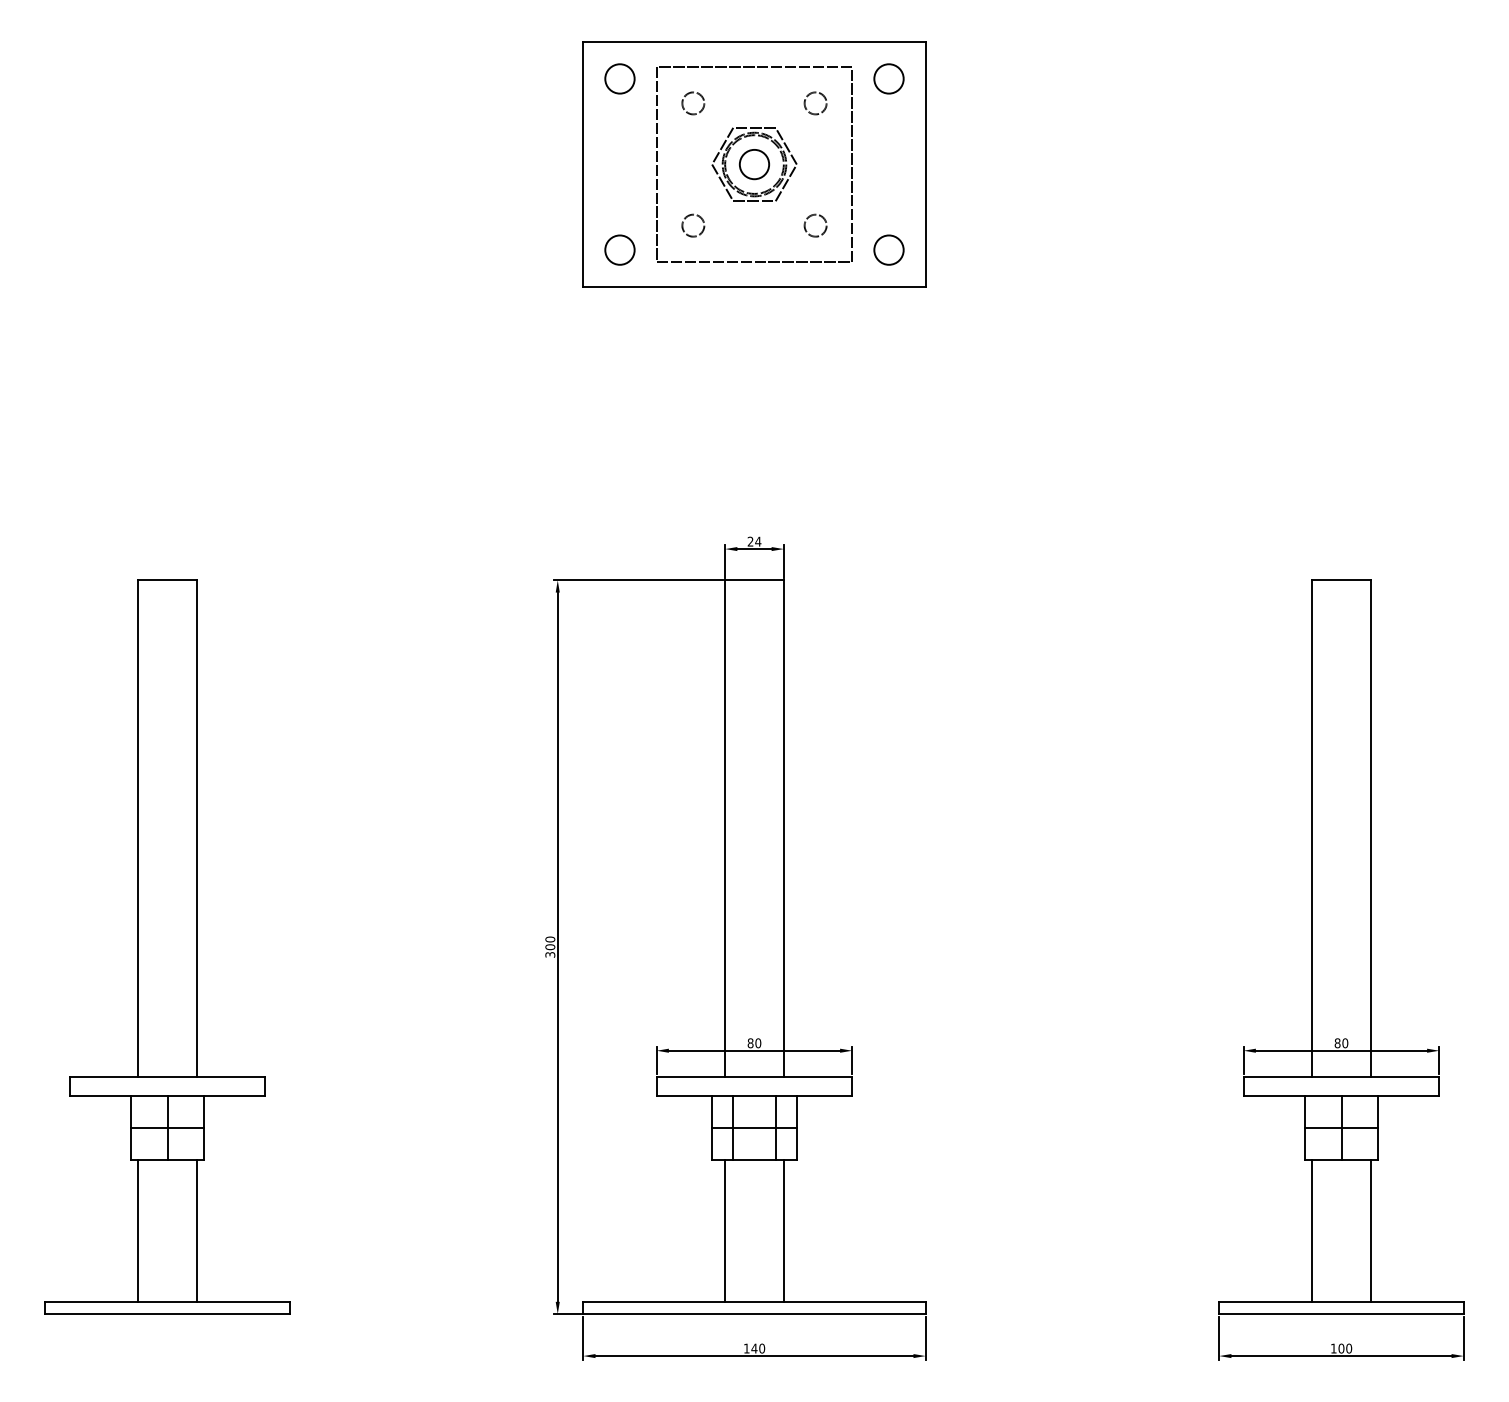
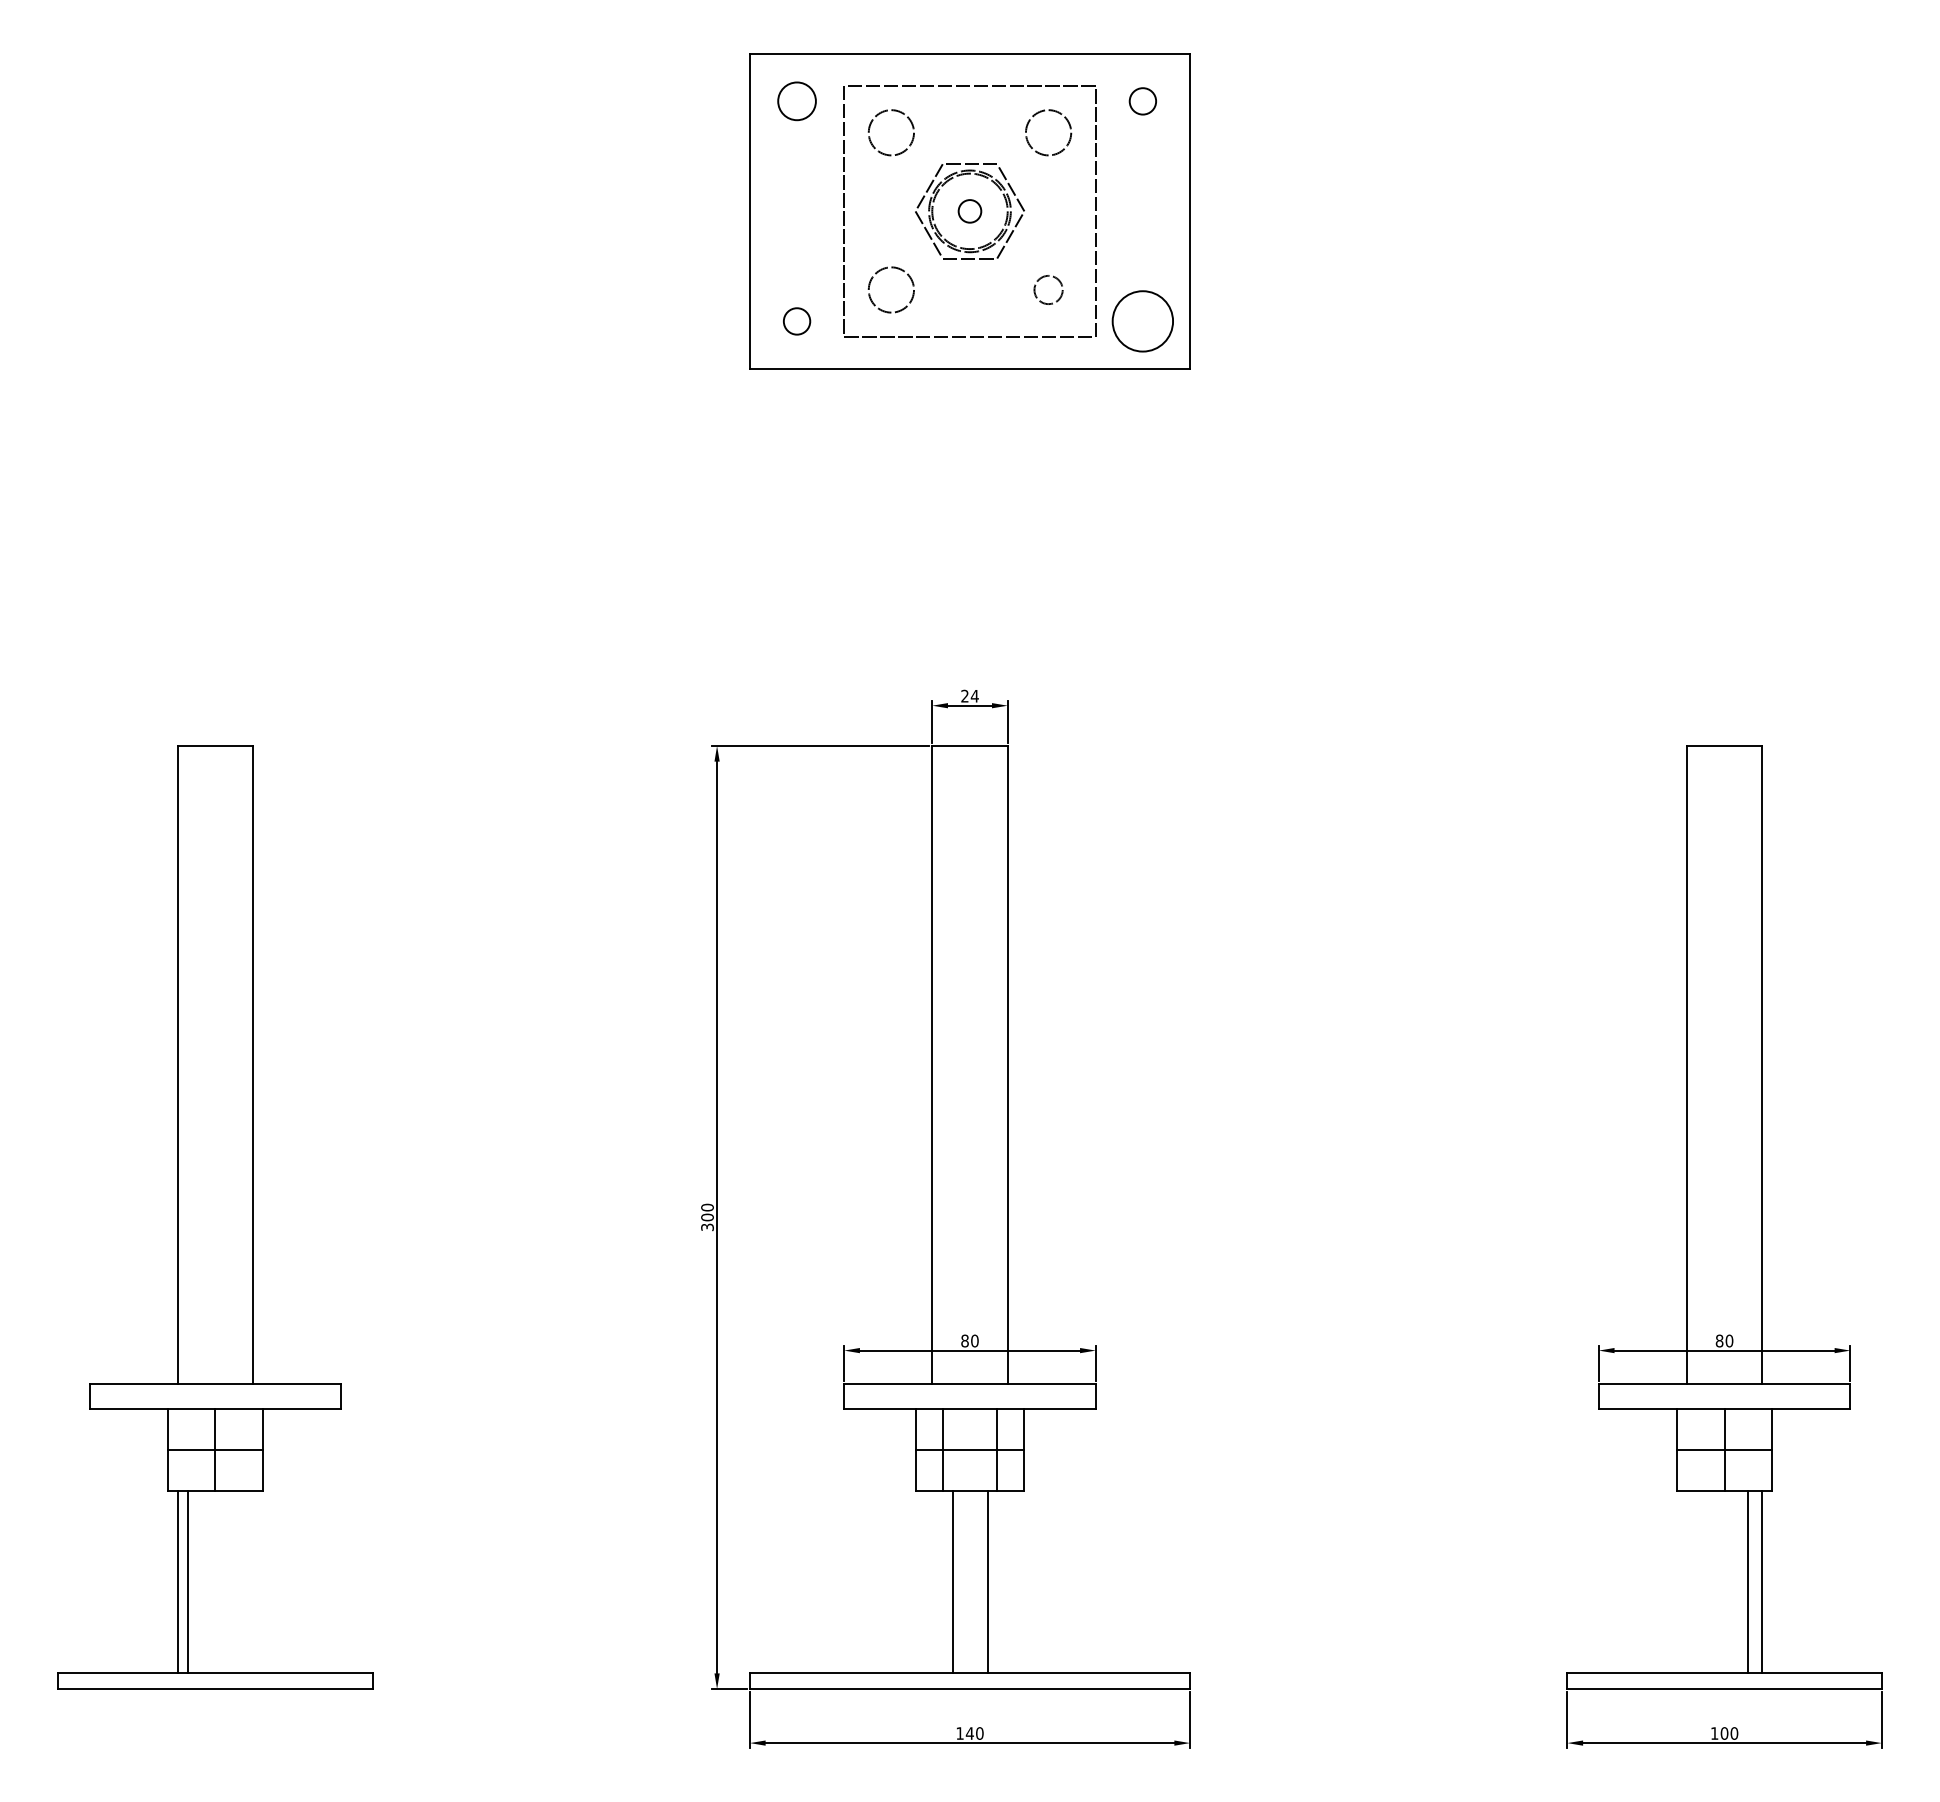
circle: (888, 79) -> (1142, 101), size x0.7
circle: (693, 103) -> (891, 132), size x1.6
circle: (815, 103) -> (1048, 132), size x1.6
circle: (754, 164) -> (969, 211), size x0.6
circle: (693, 225) -> (891, 289), size x1.6
circle: (619, 250) -> (796, 321), size x0.7
circle: (888, 250) -> (1142, 321), size x1.6
line: (197, 1231) -> (188, 1582), moved
line: (725, 1231) -> (988, 1582), moved
line: (783, 1231) -> (952, 1582), moved
line: (1311, 1231) -> (1747, 1582), moved

